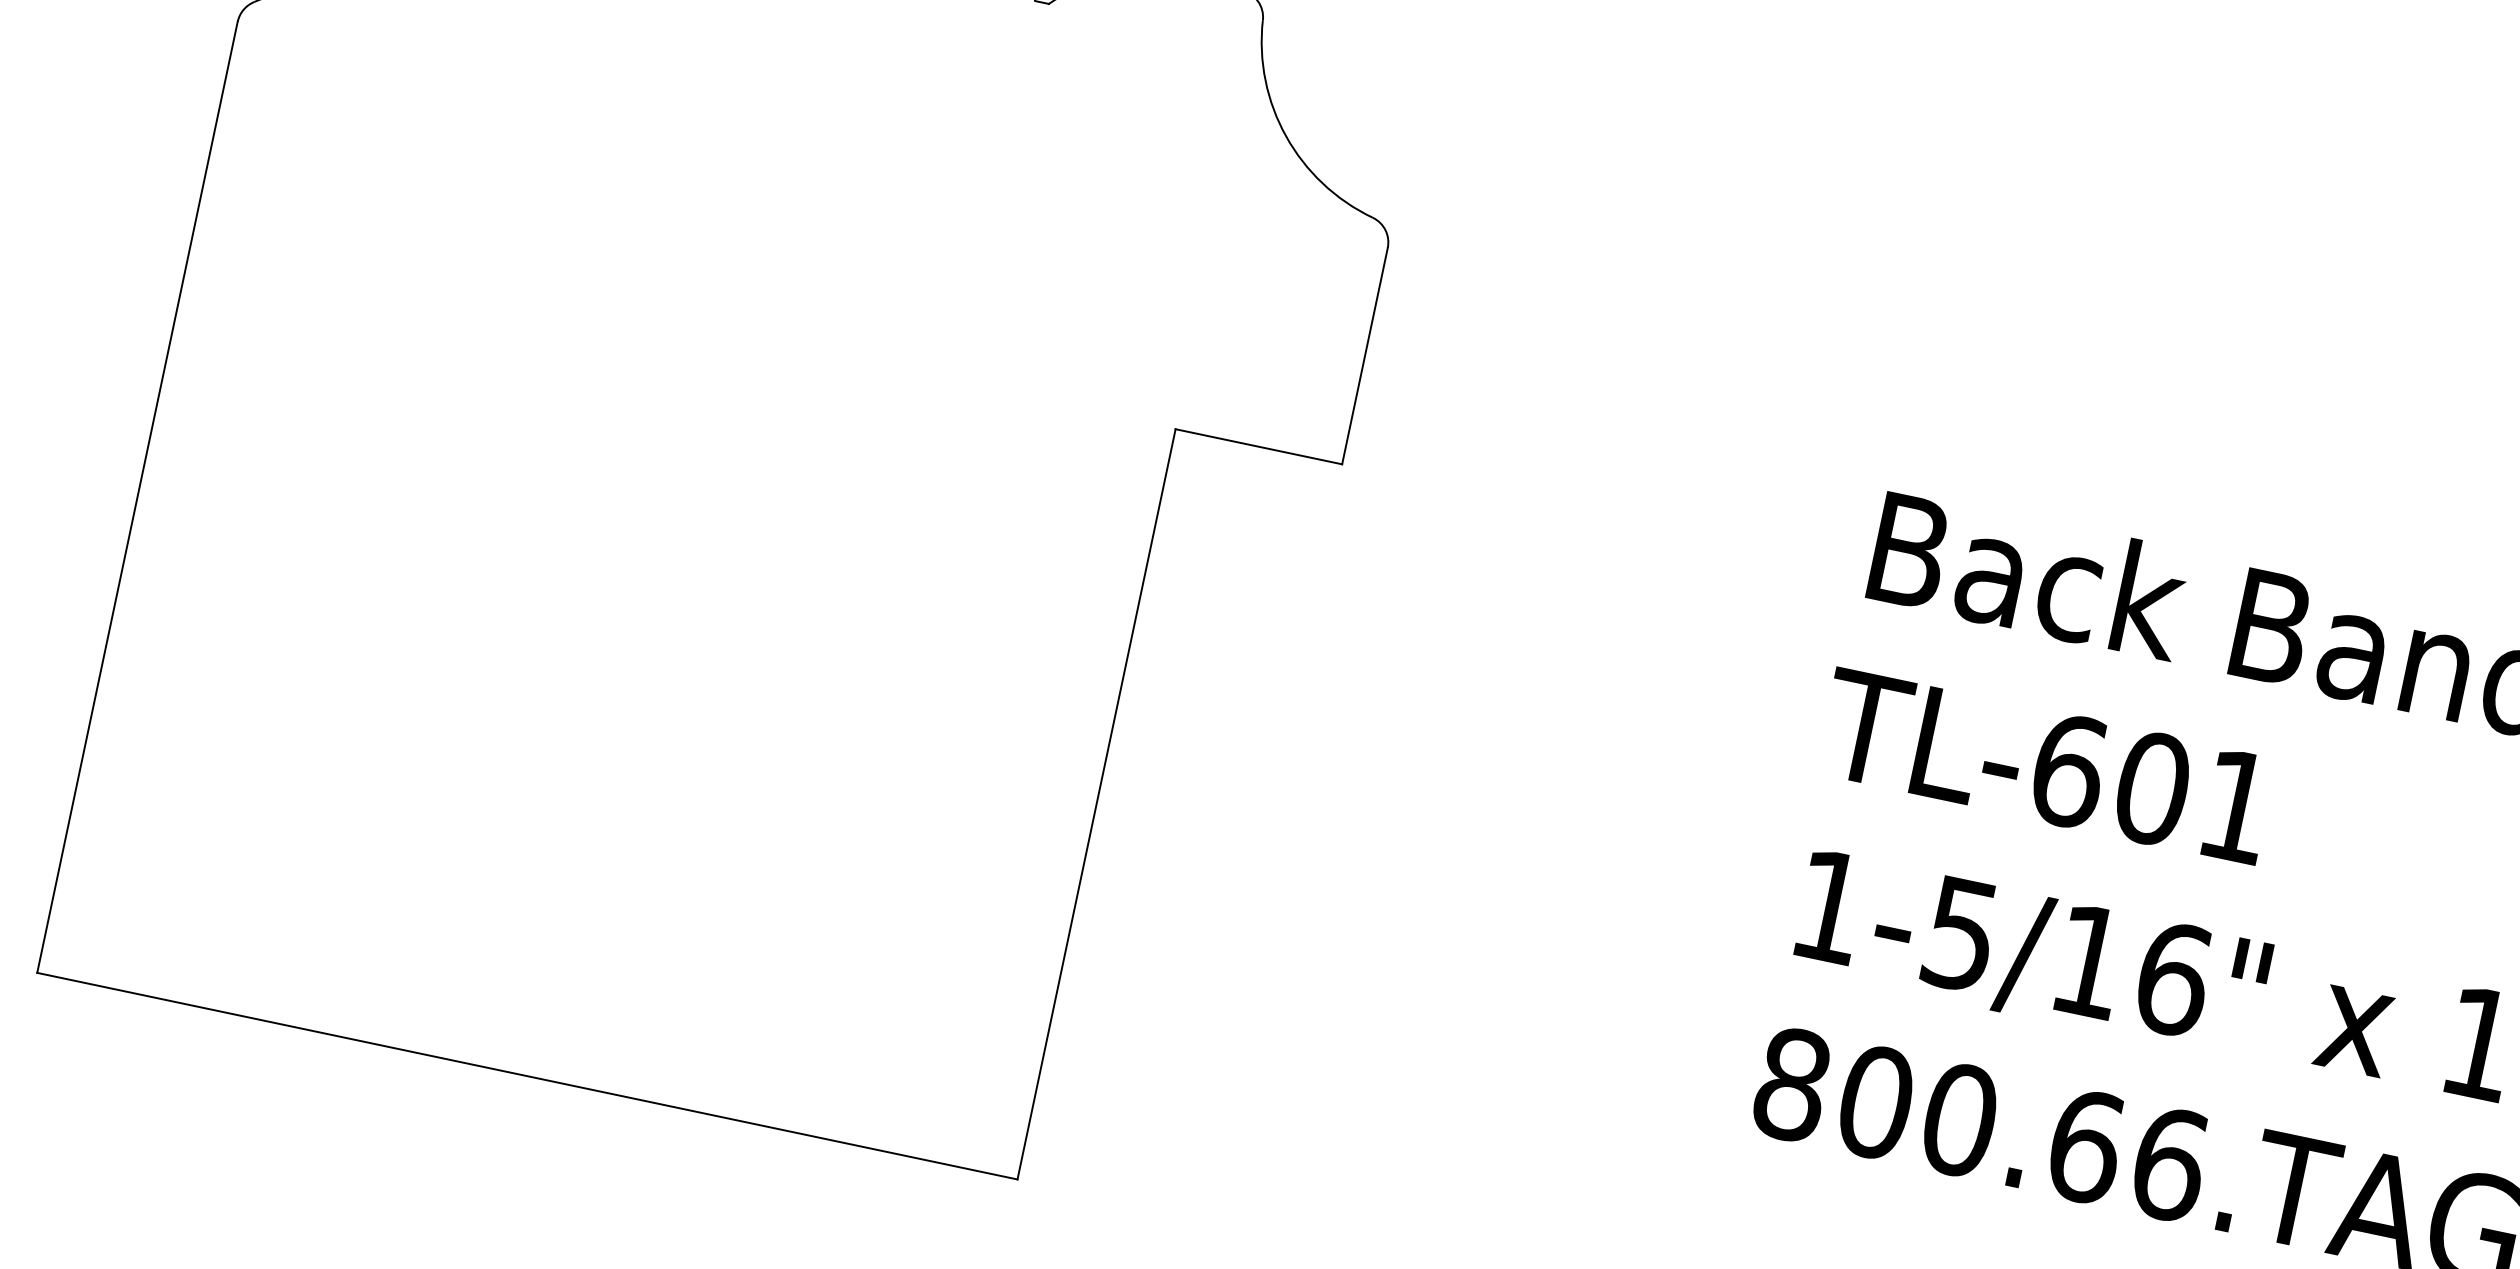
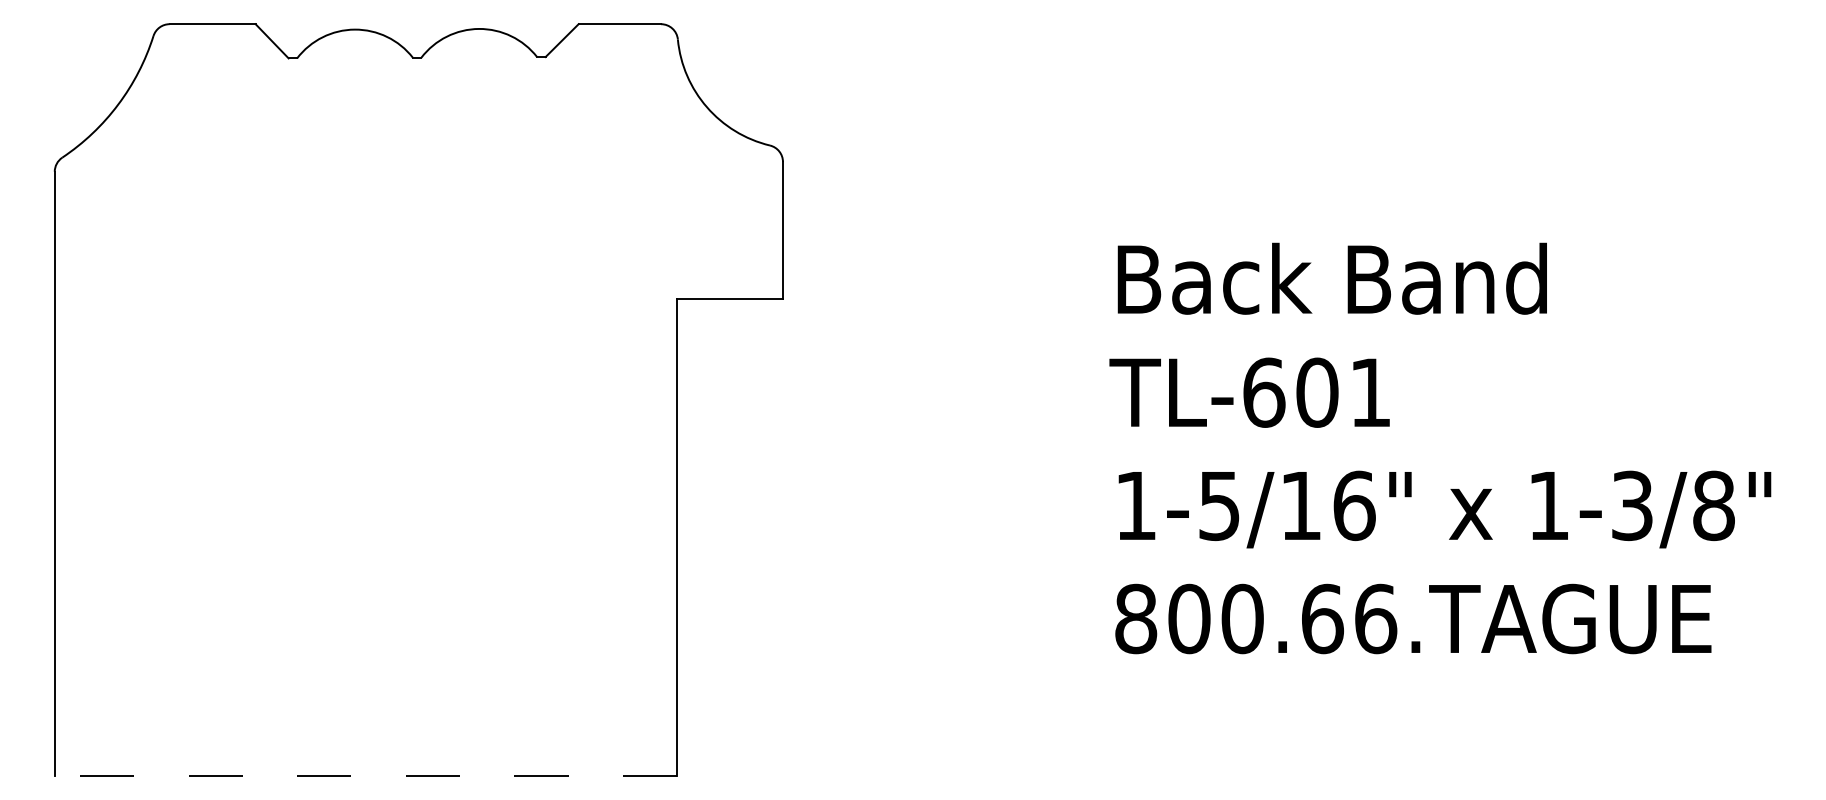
line: (526, 1075) -> (365, 775), solid -> dashed

